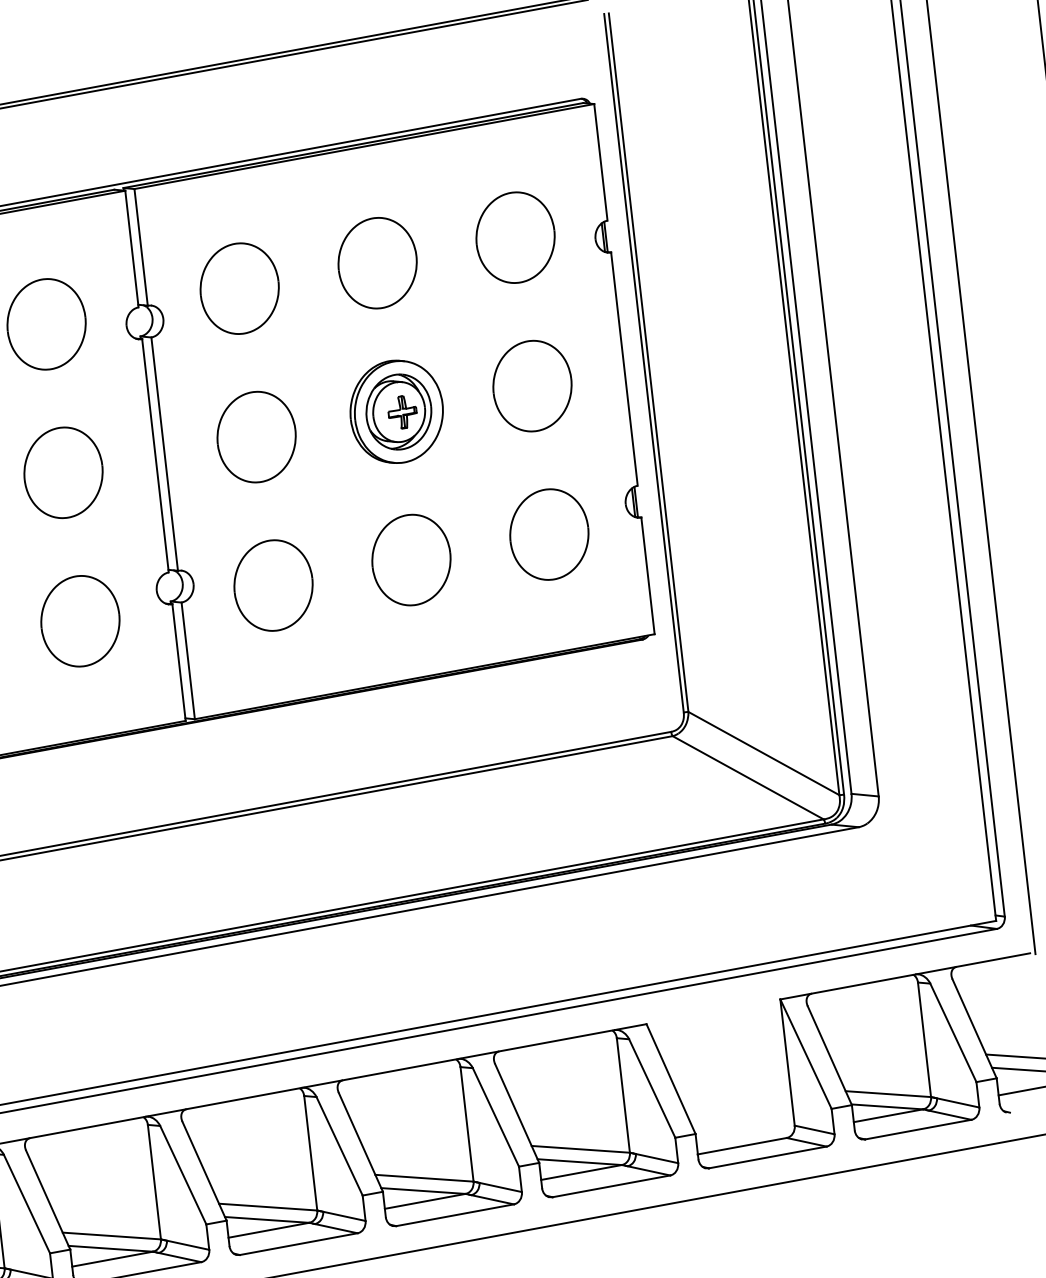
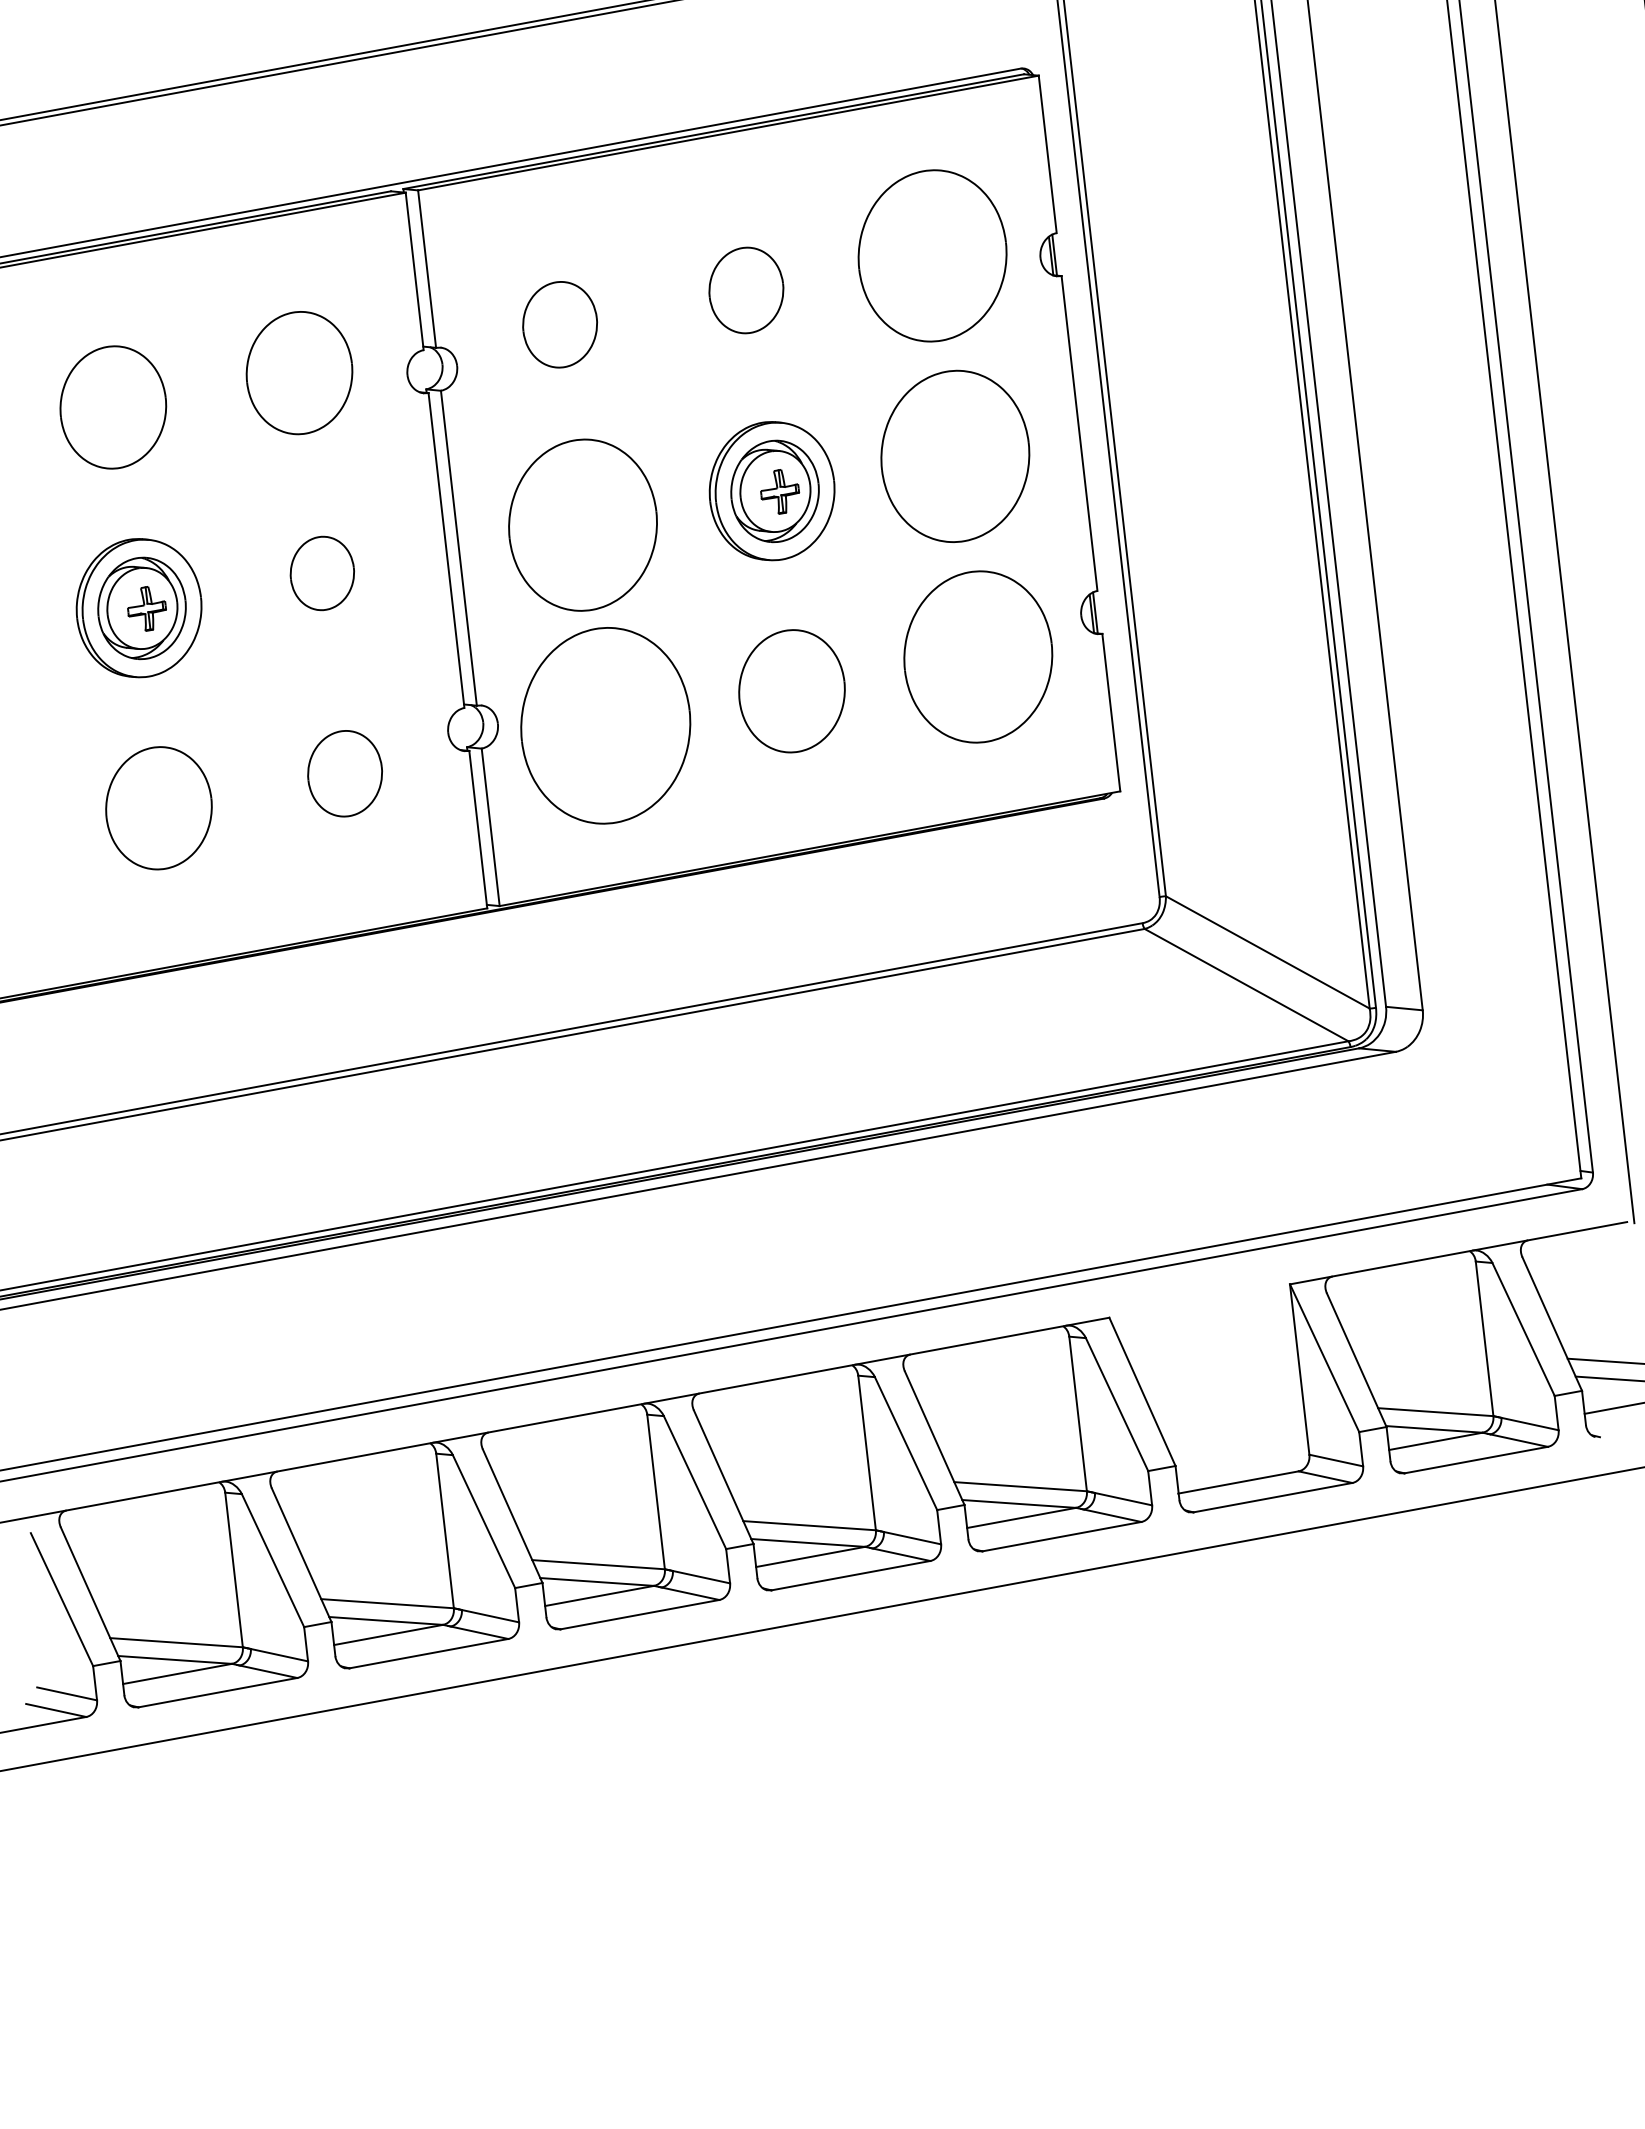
part: (515, 238) -> (932, 256), size x1.4
part: (377, 263) -> (746, 290), size x0.7
part: (239, 288) -> (559, 324), size x0.7
part: (532, 386) -> (955, 456), size x1.4
part: (256, 437) -> (582, 525), size x1.4
part: (63, 472) -> (322, 573), size x0.6
part: (548, 534) -> (977, 656), size x1.4
part: (273, 585) -> (605, 725), size x1.6
part: (79, 621) -> (344, 773), size x0.7

